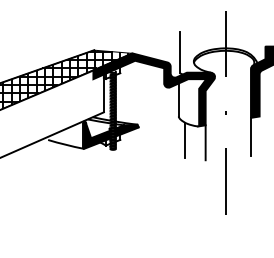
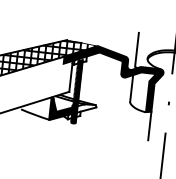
fill: (126, 130) -> (86, 108), removed
line: (184, 140) -> (132, 122), removed

